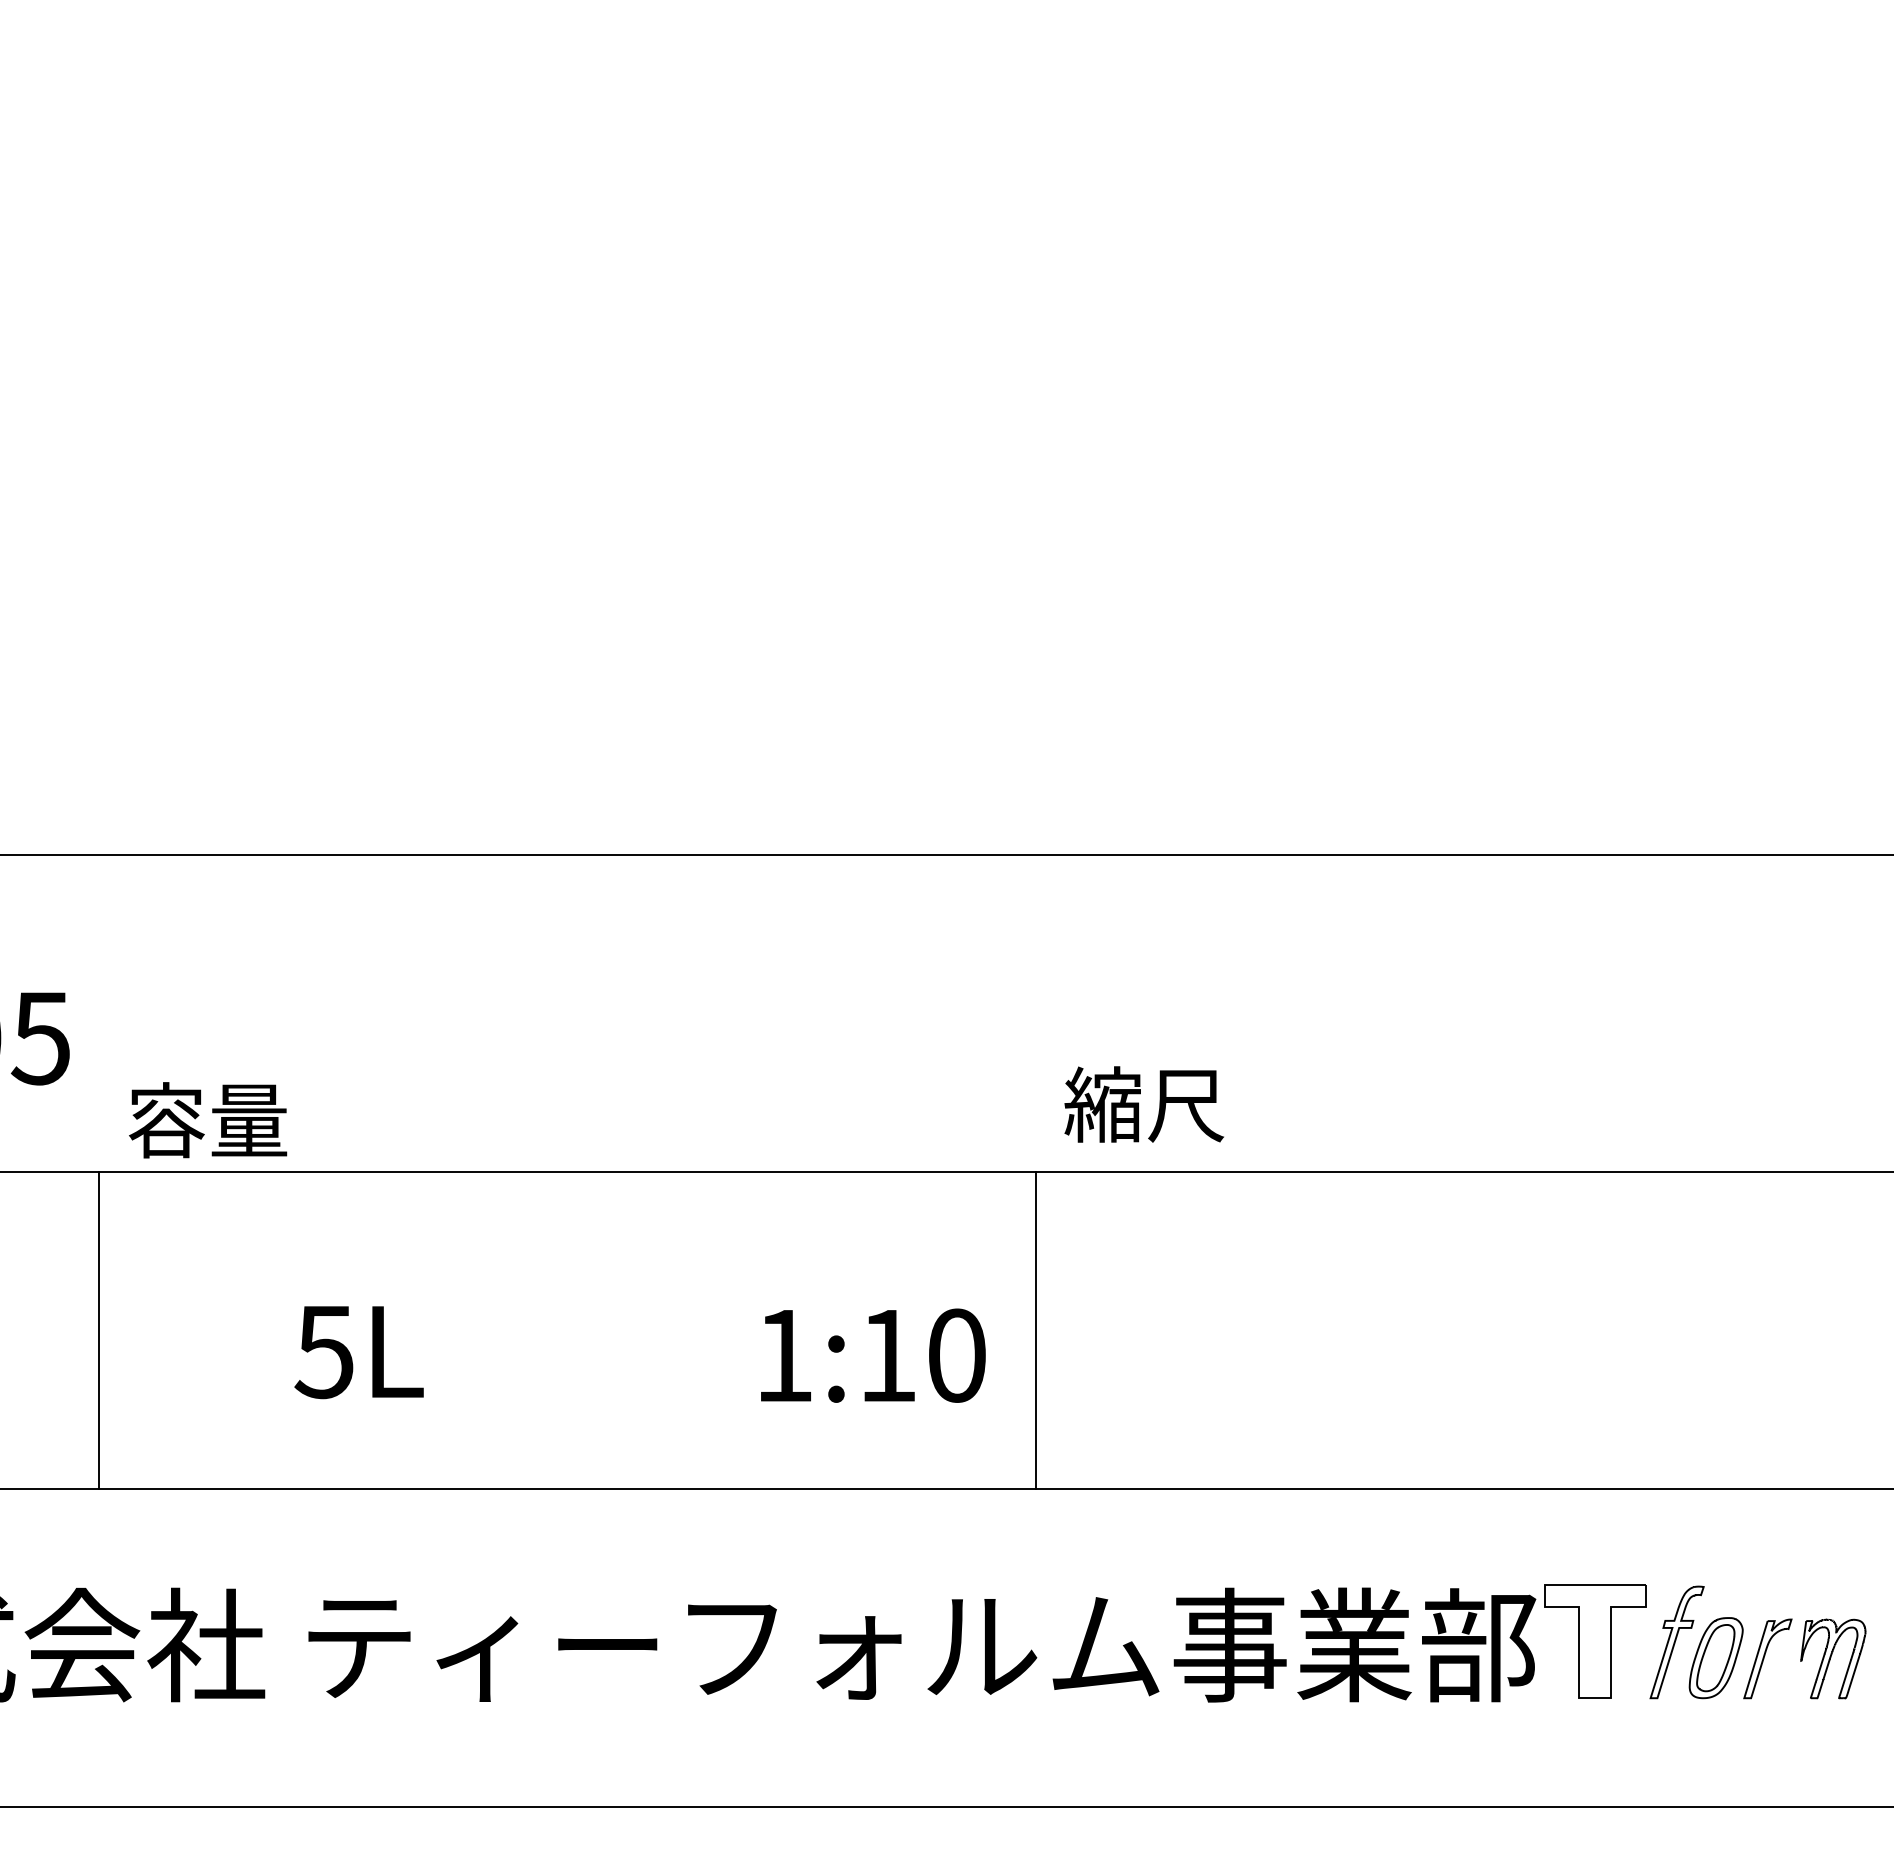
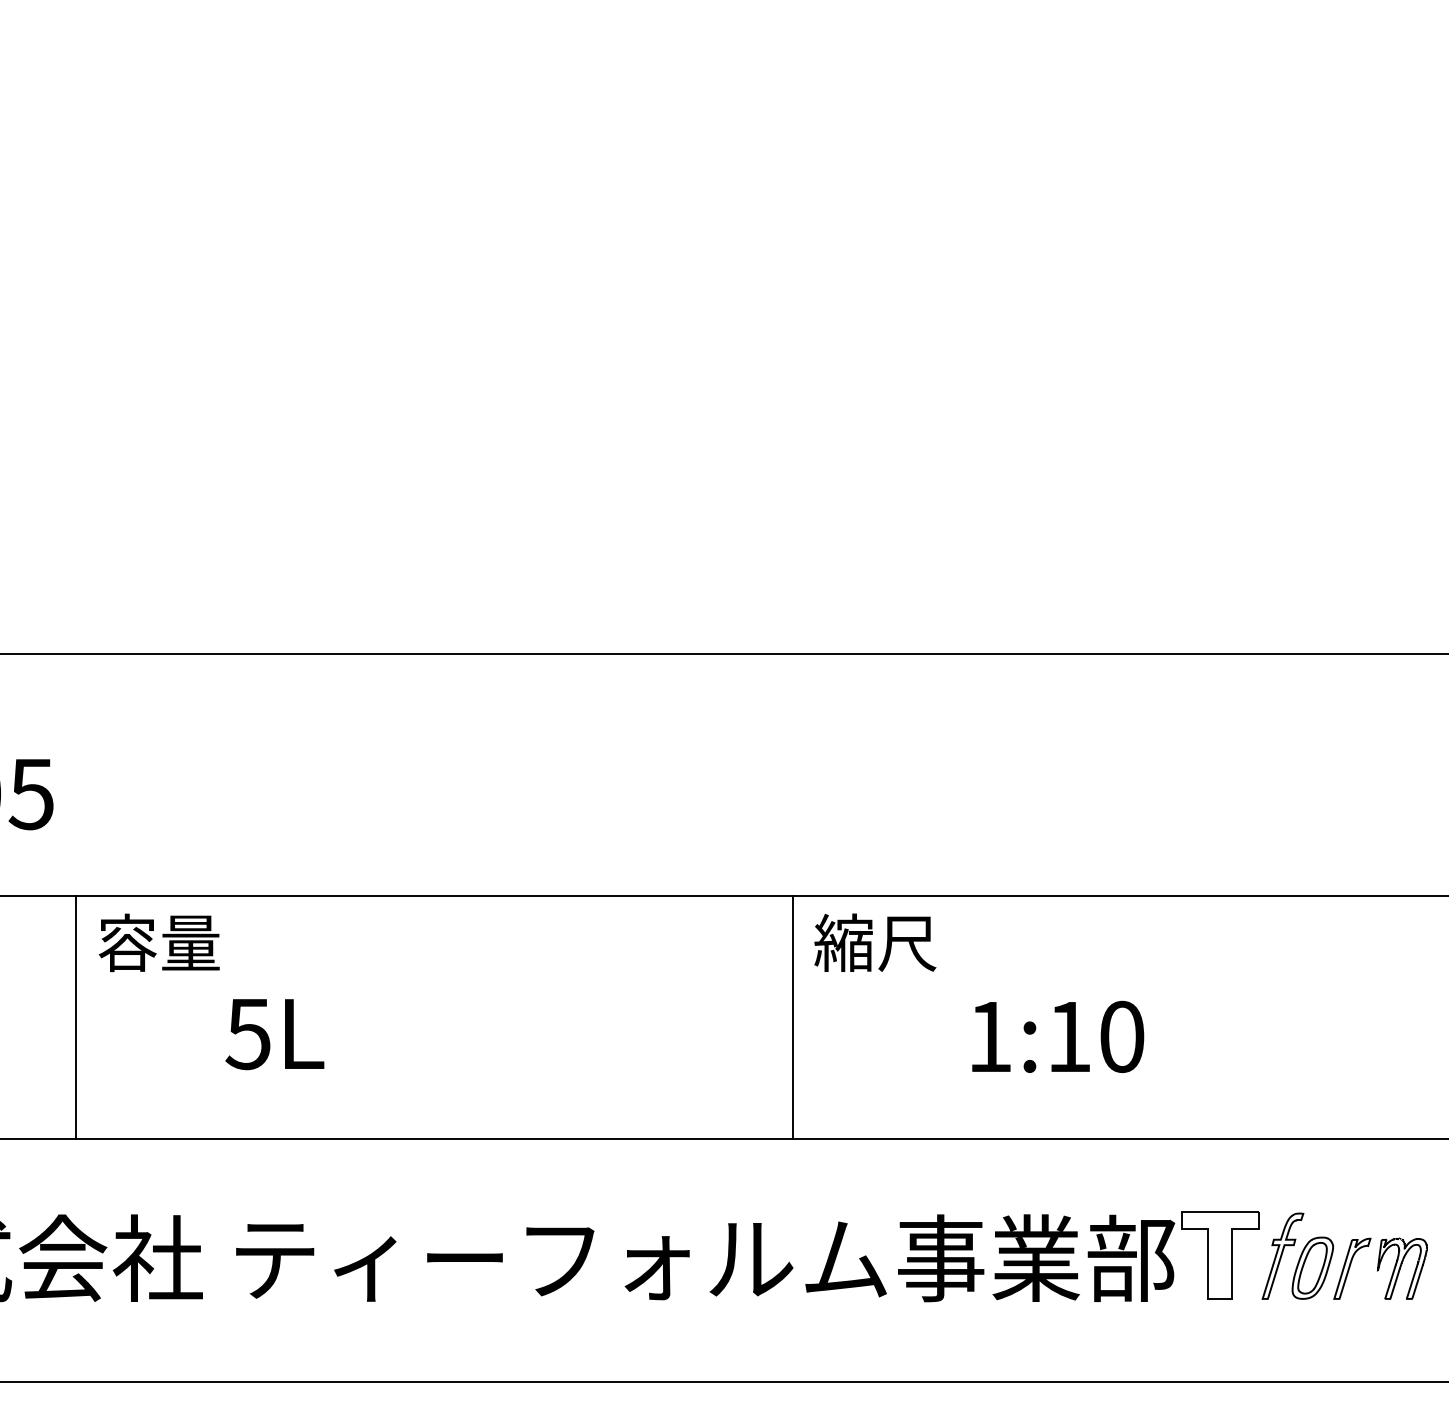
text: (1144, 1104) -> (875, 942), moved
text: (207, 1119) -> (158, 942), moved
text: (873, 1355) -> (1058, 1036), moved

